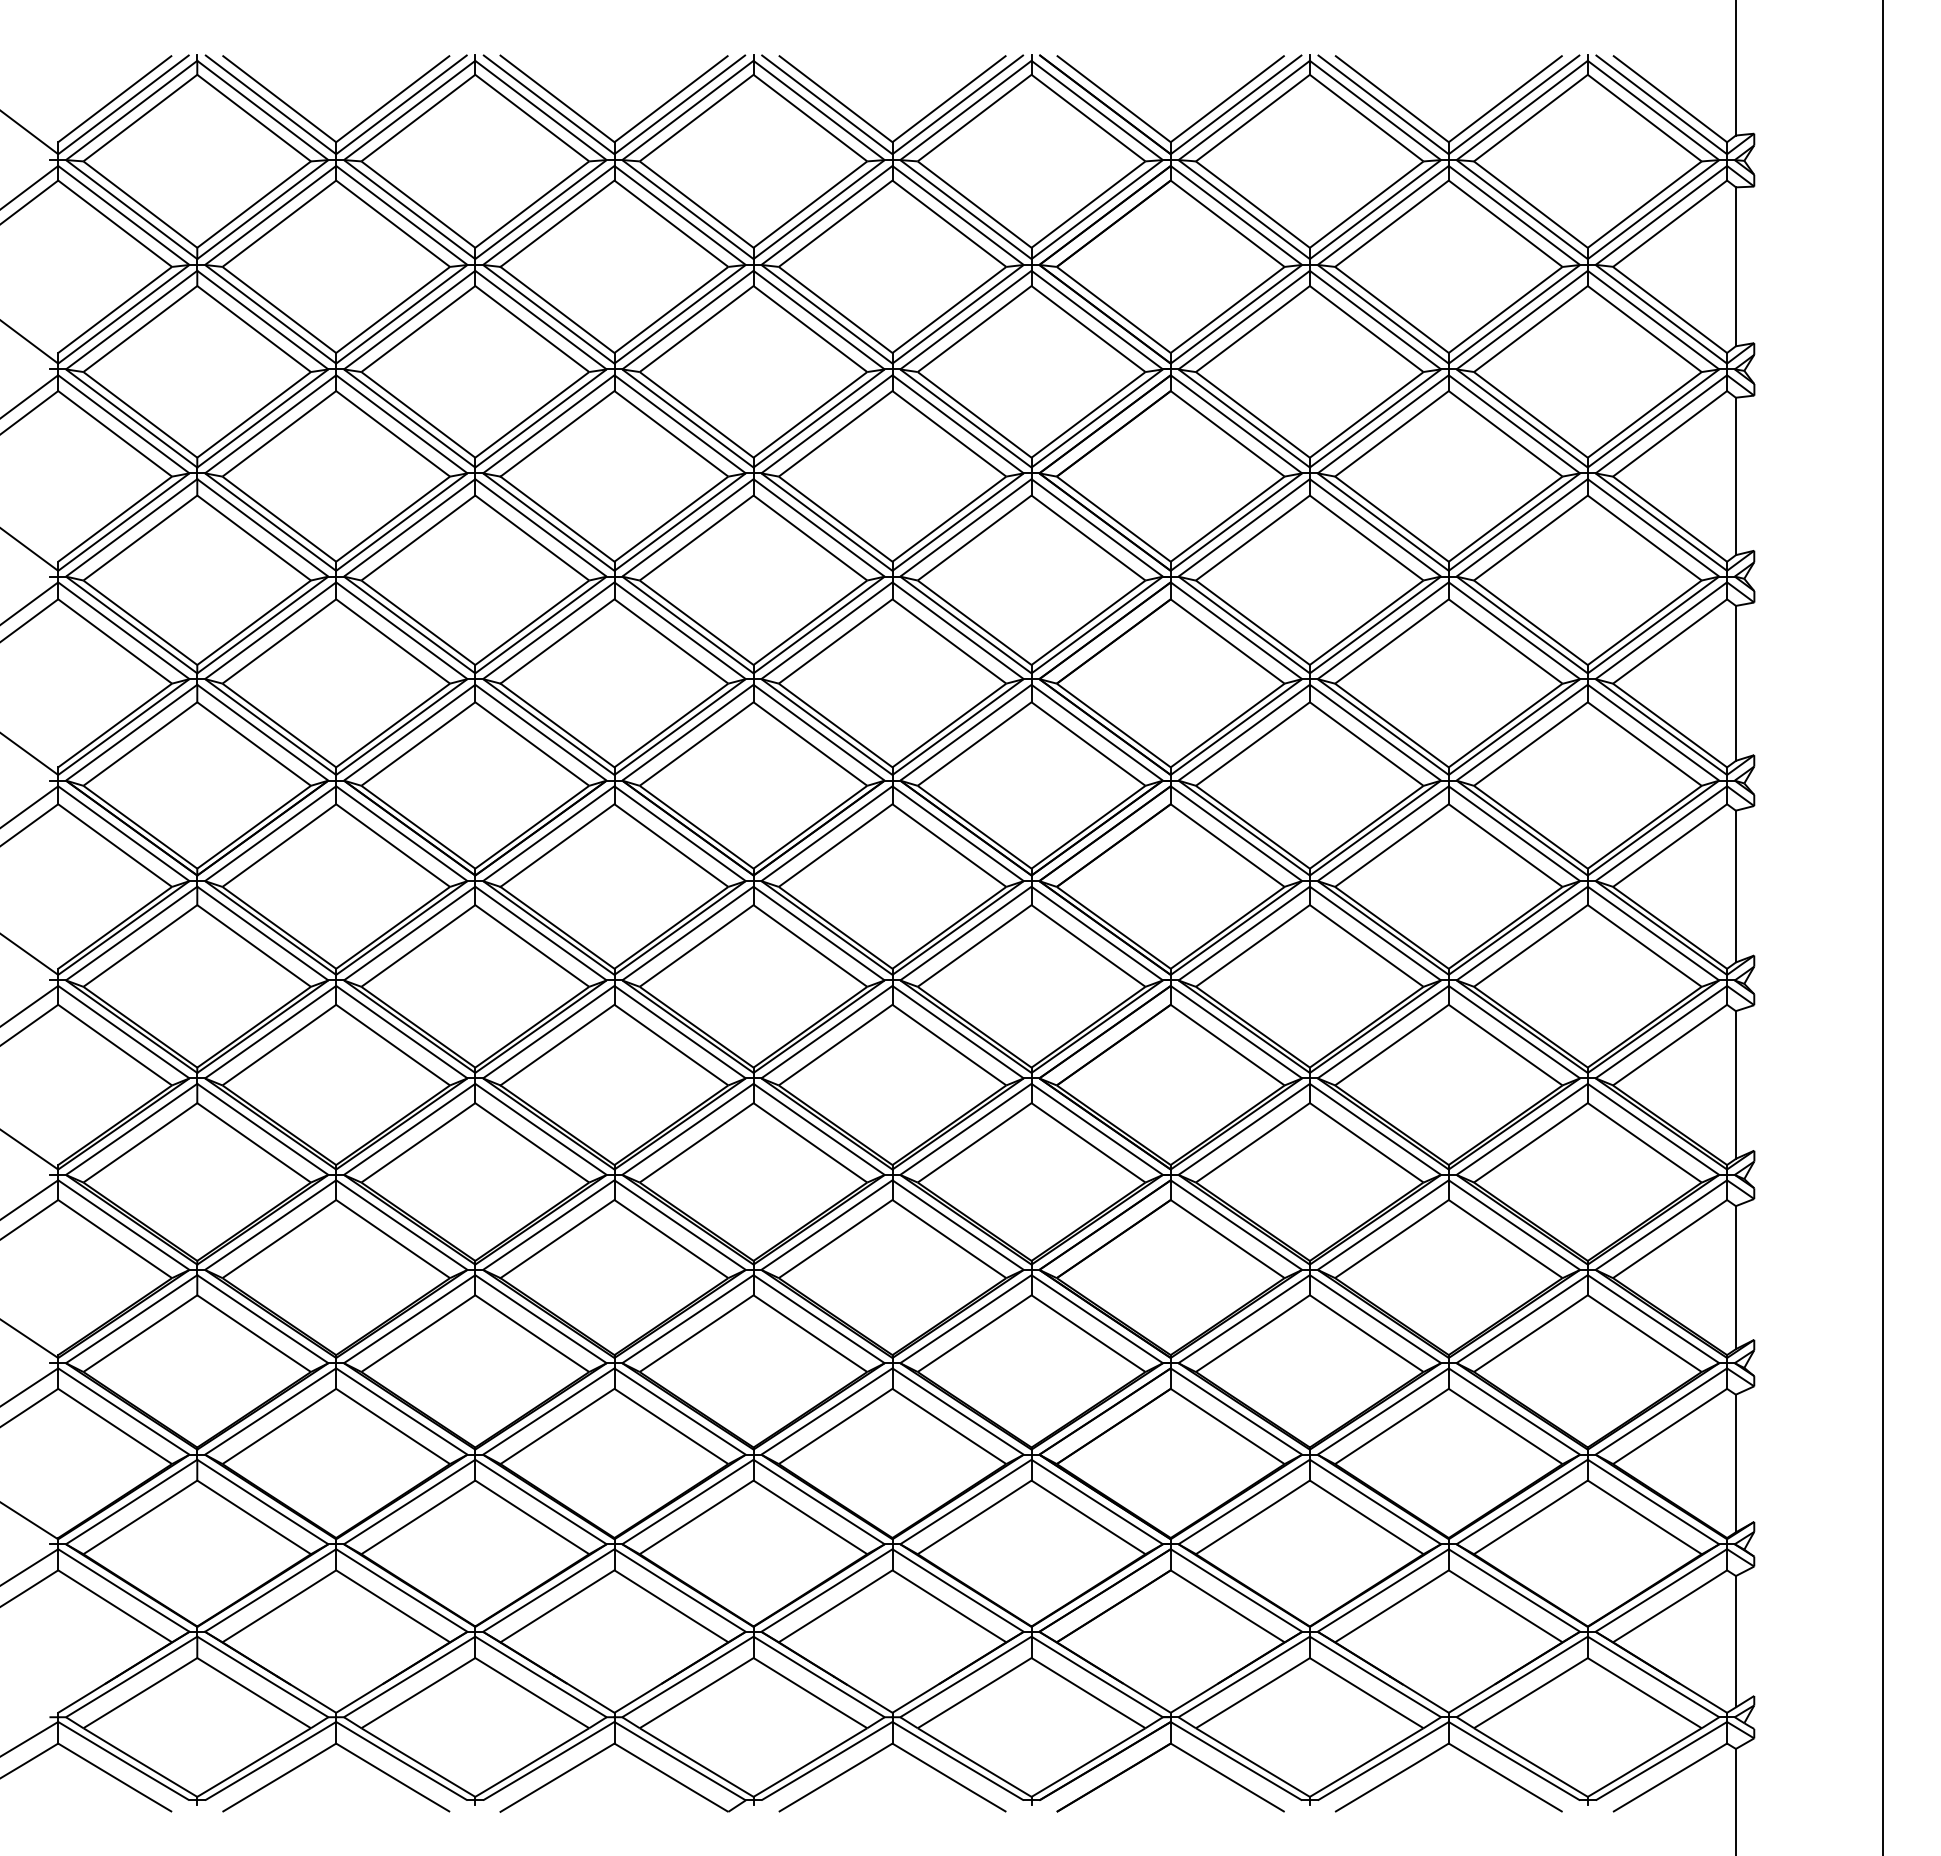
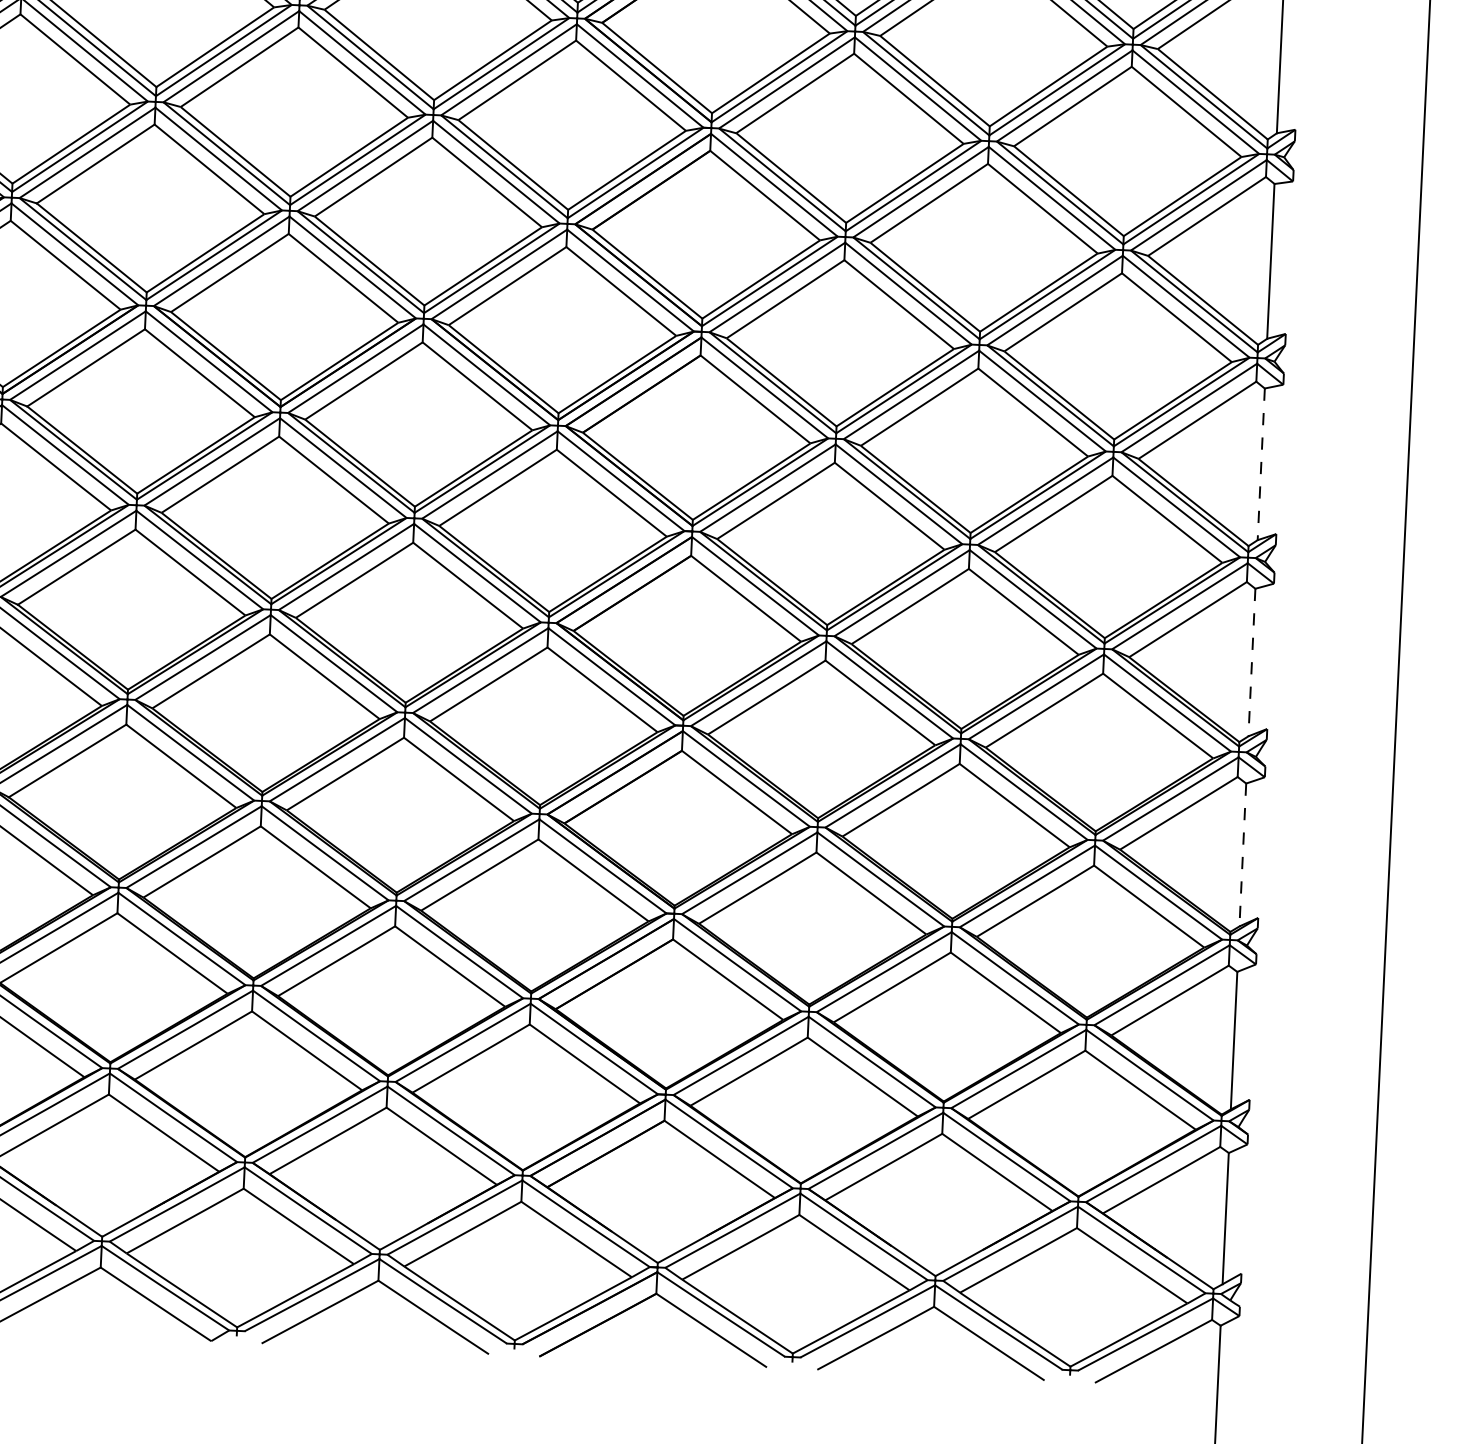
line: (1735, 886) -> (1260, 464), solid -> dashed
line: (1735, 1085) -> (1251, 663), solid -> dashed
line: (1735, 1277) -> (1242, 854), solid -> dashed

